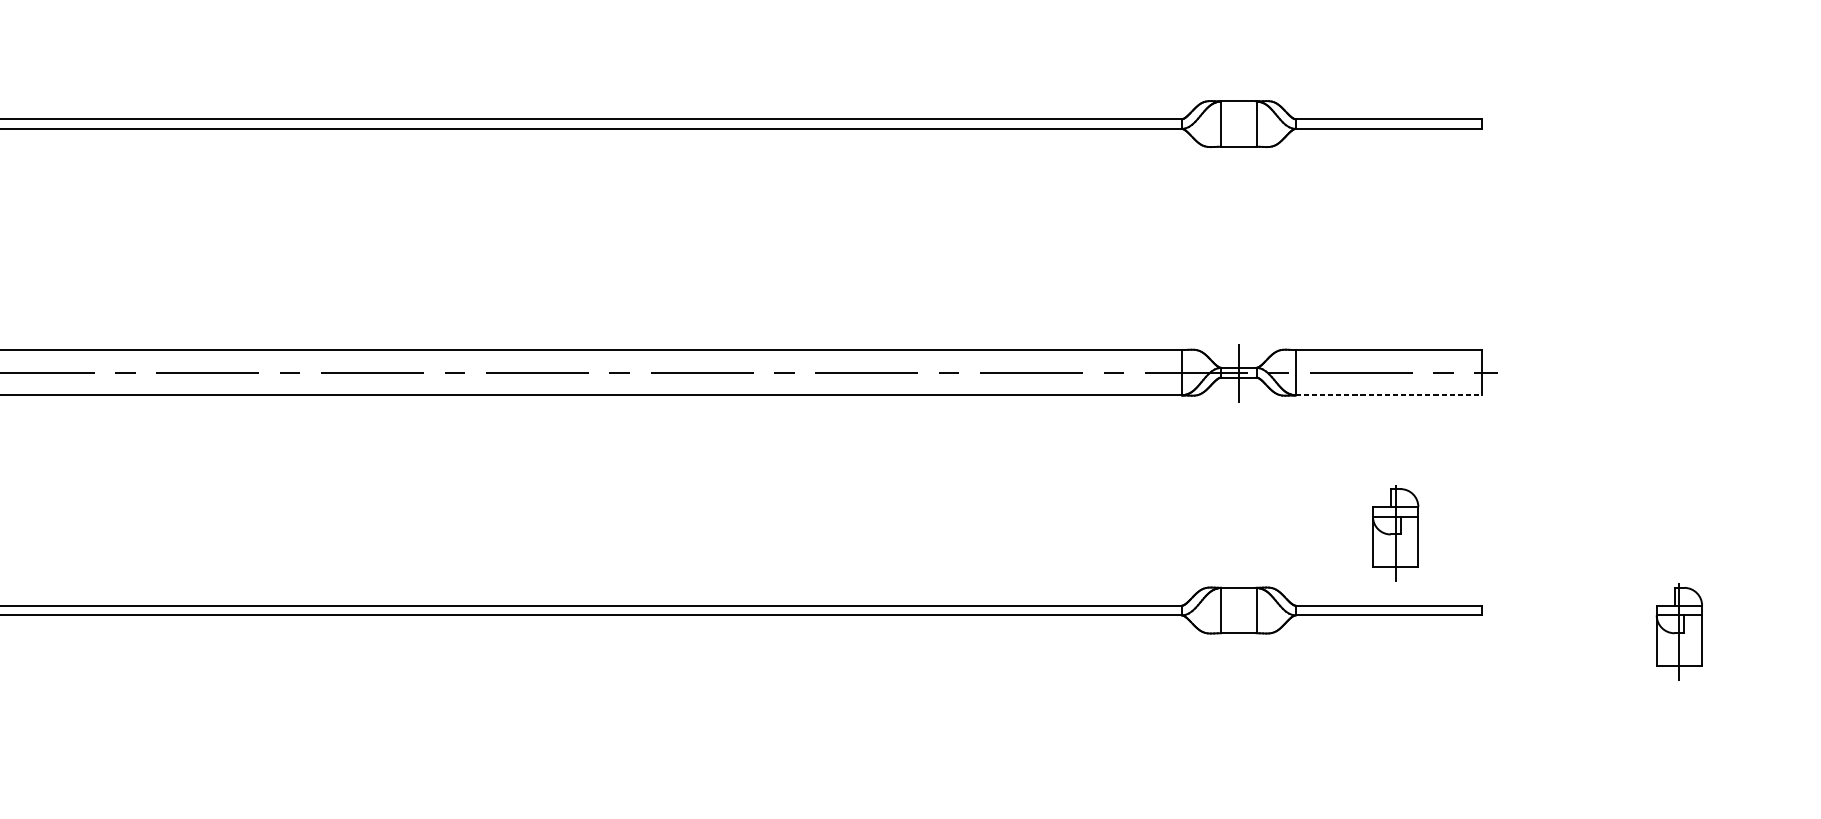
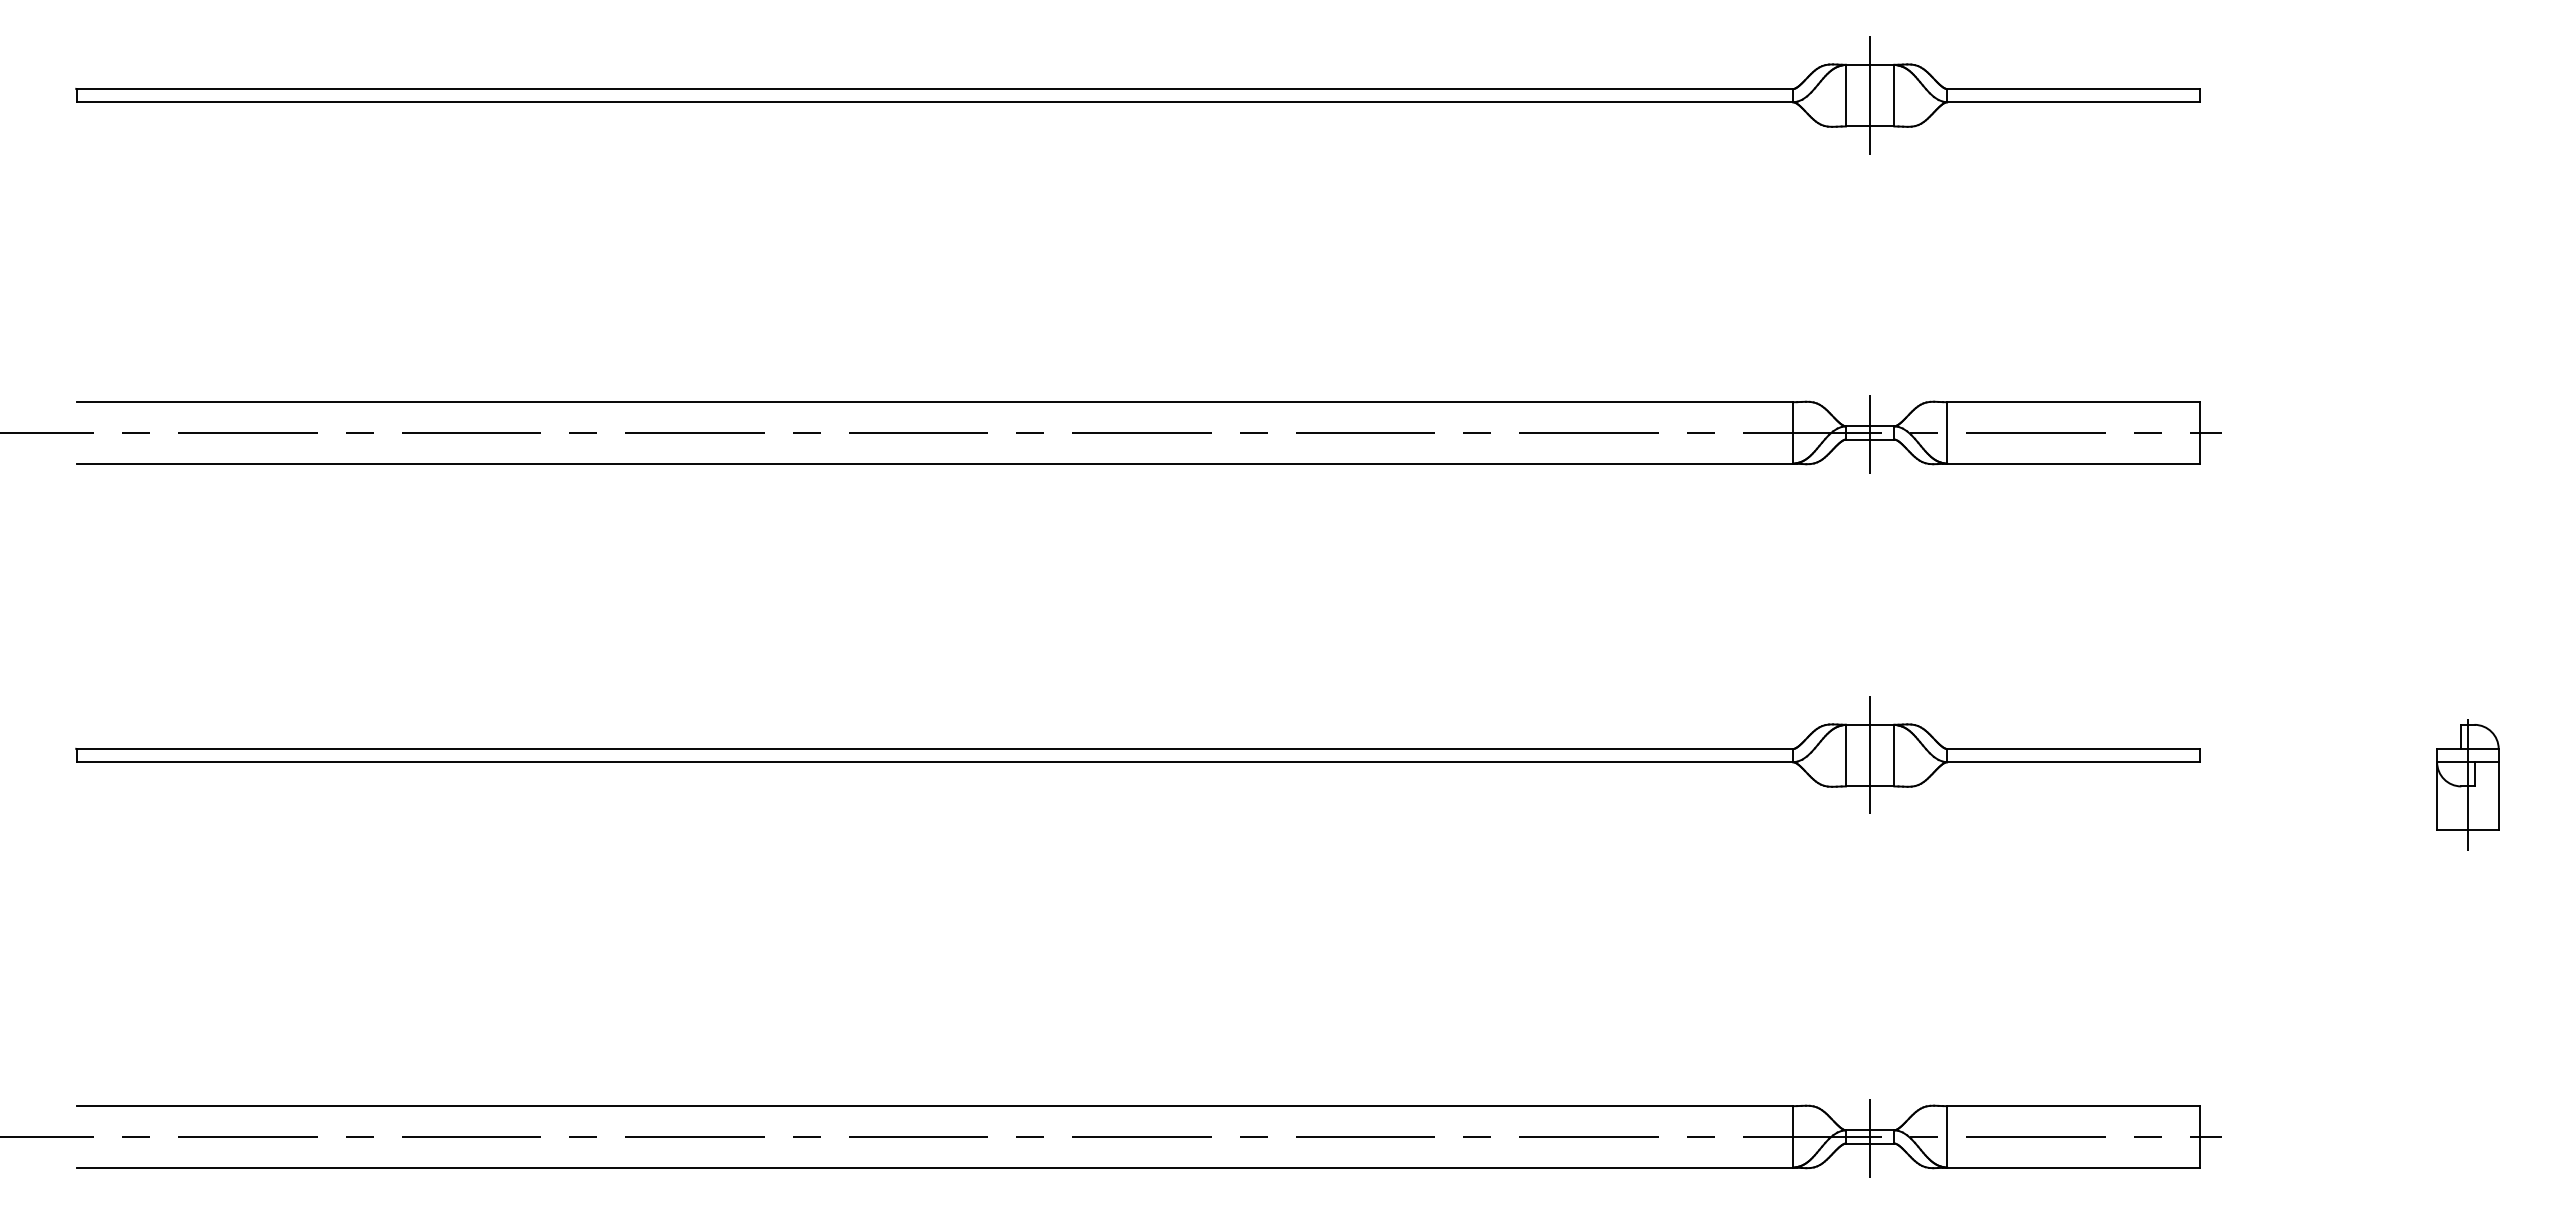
line: (1239, 123) -> (1870, 95), added
line: (1389, 395) -> (2074, 463), dashed -> solid
part: (1395, 533) -> (2082, 650), removed
line: (1239, 610) -> (1870, 755), added

